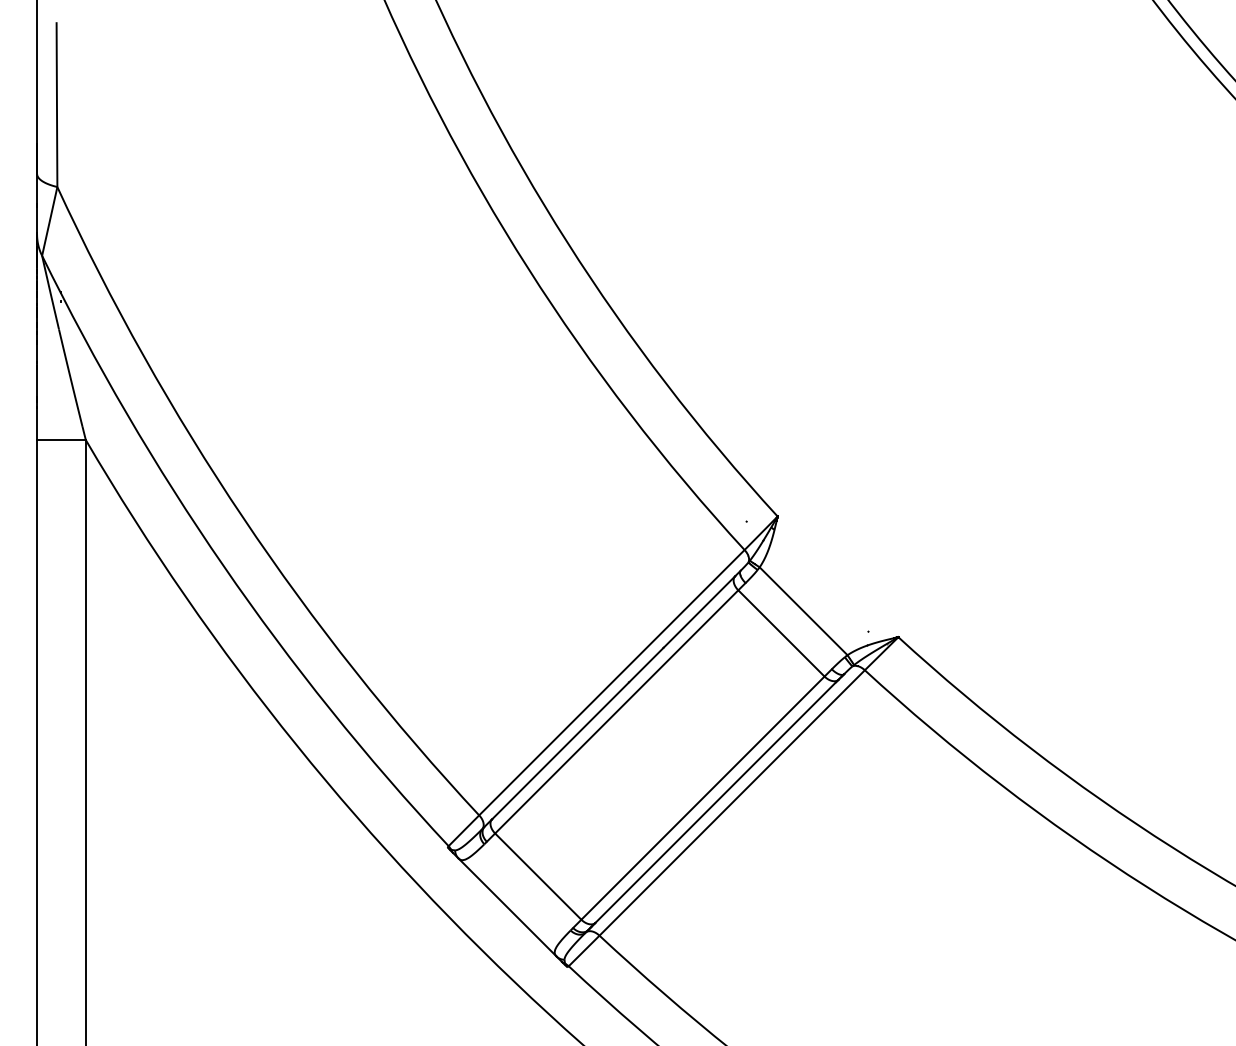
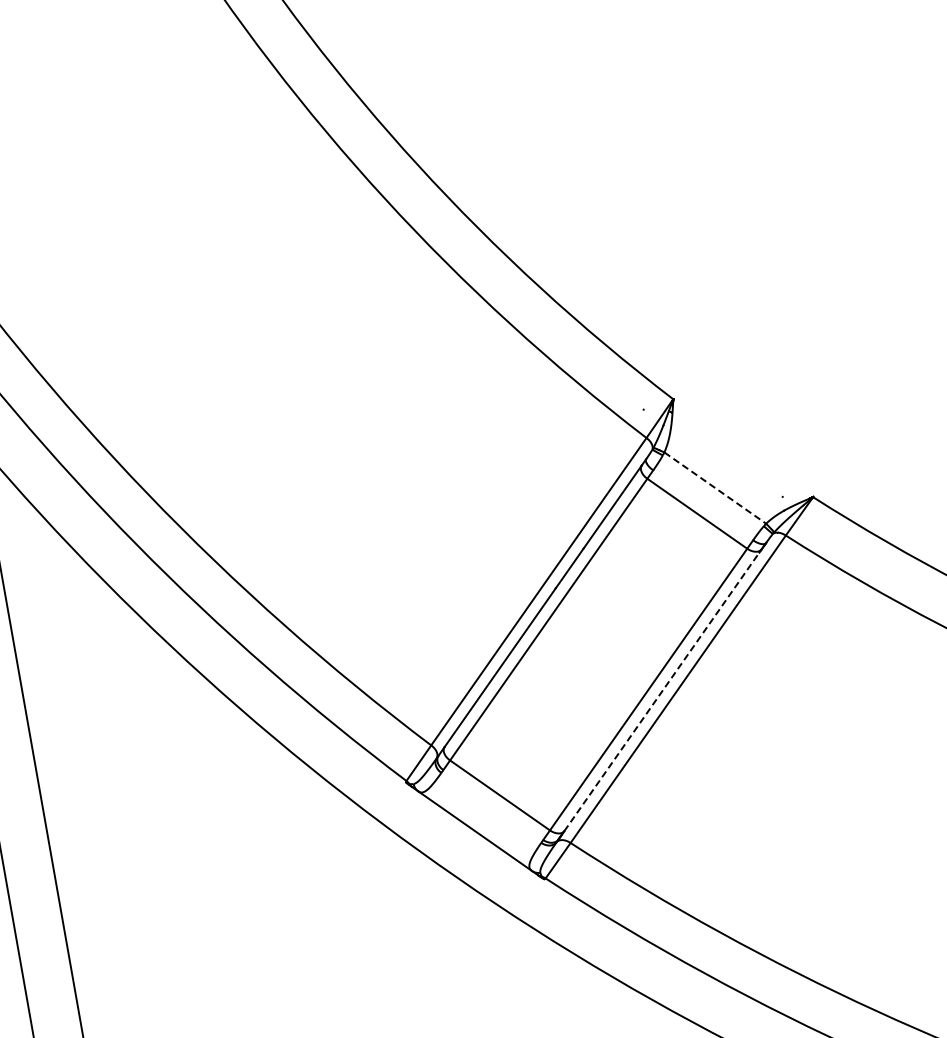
line: (803, 611) -> (715, 488), solid -> dashed
line: (716, 801) -> (662, 690), solid -> dashed

